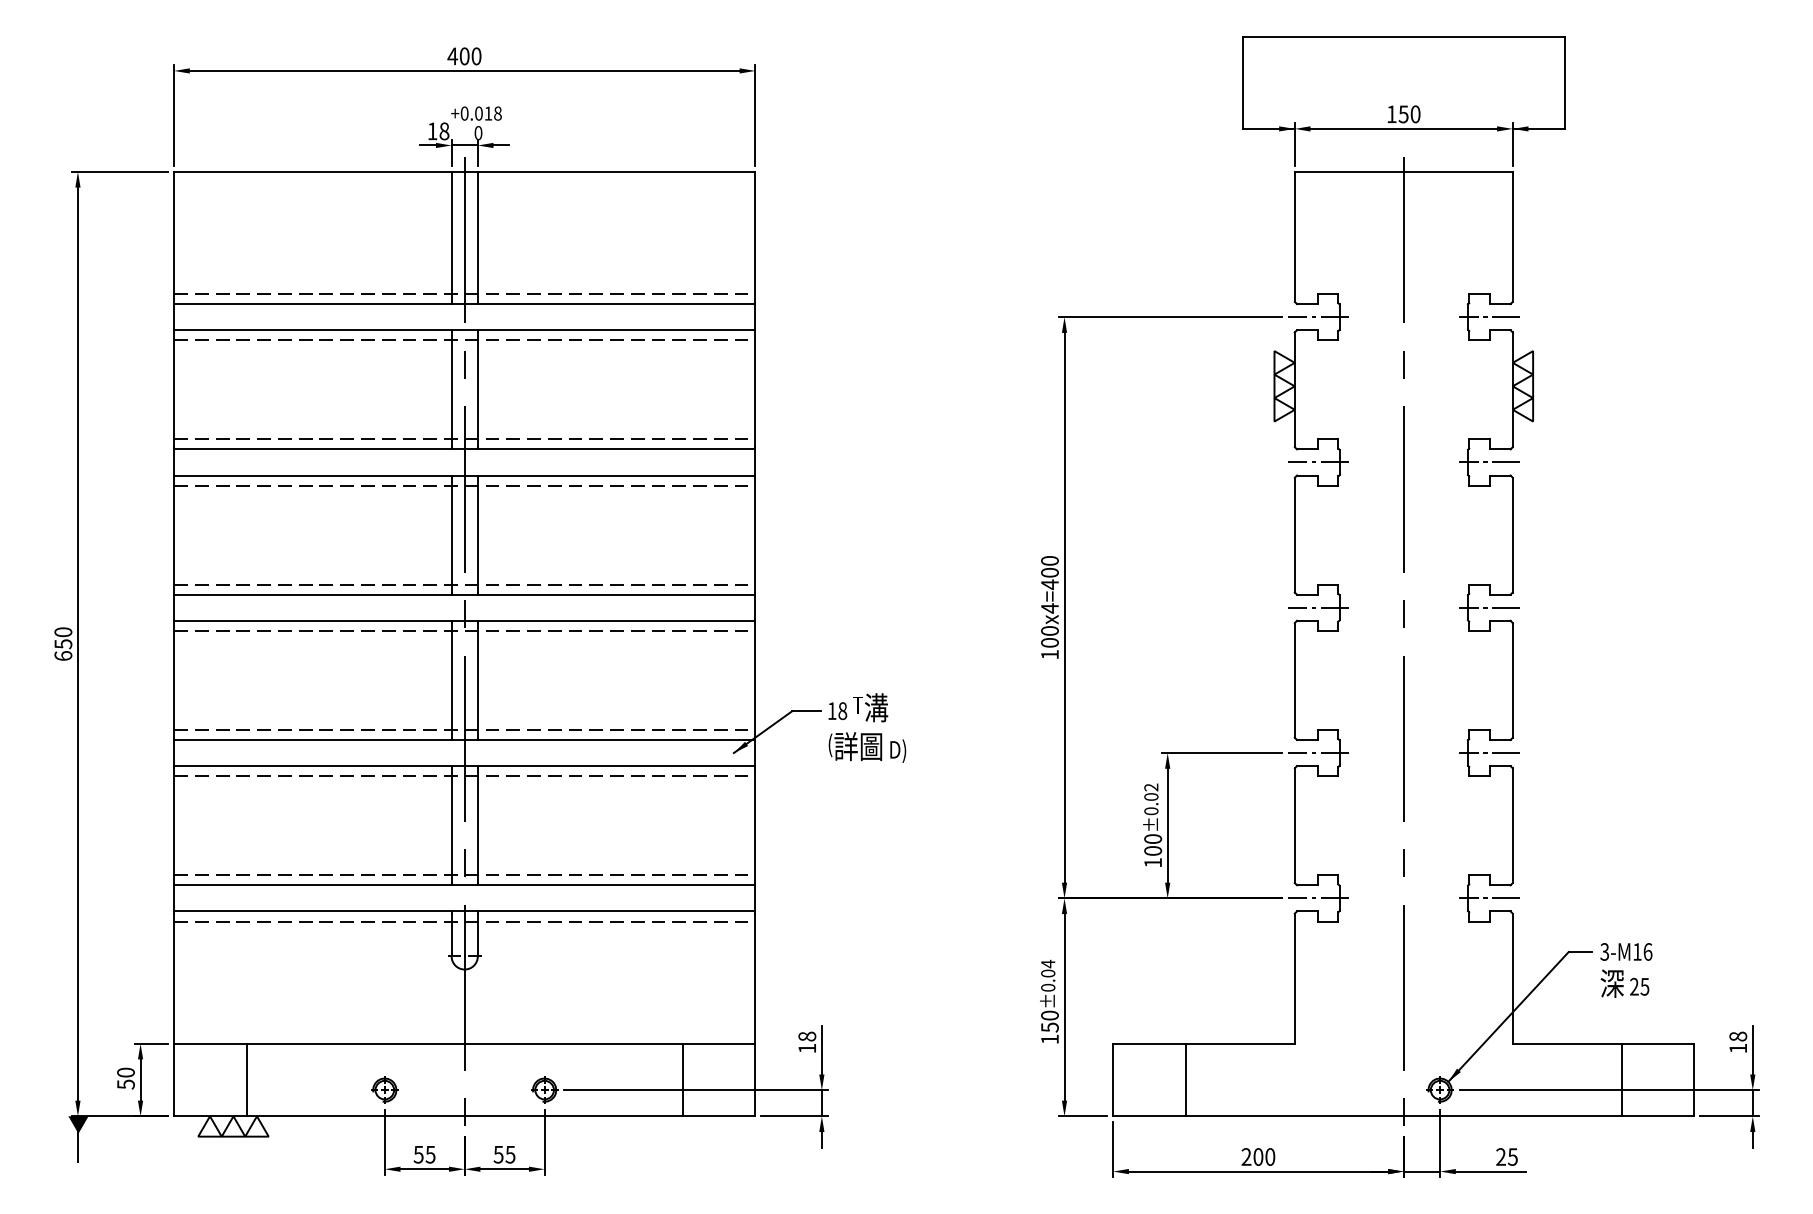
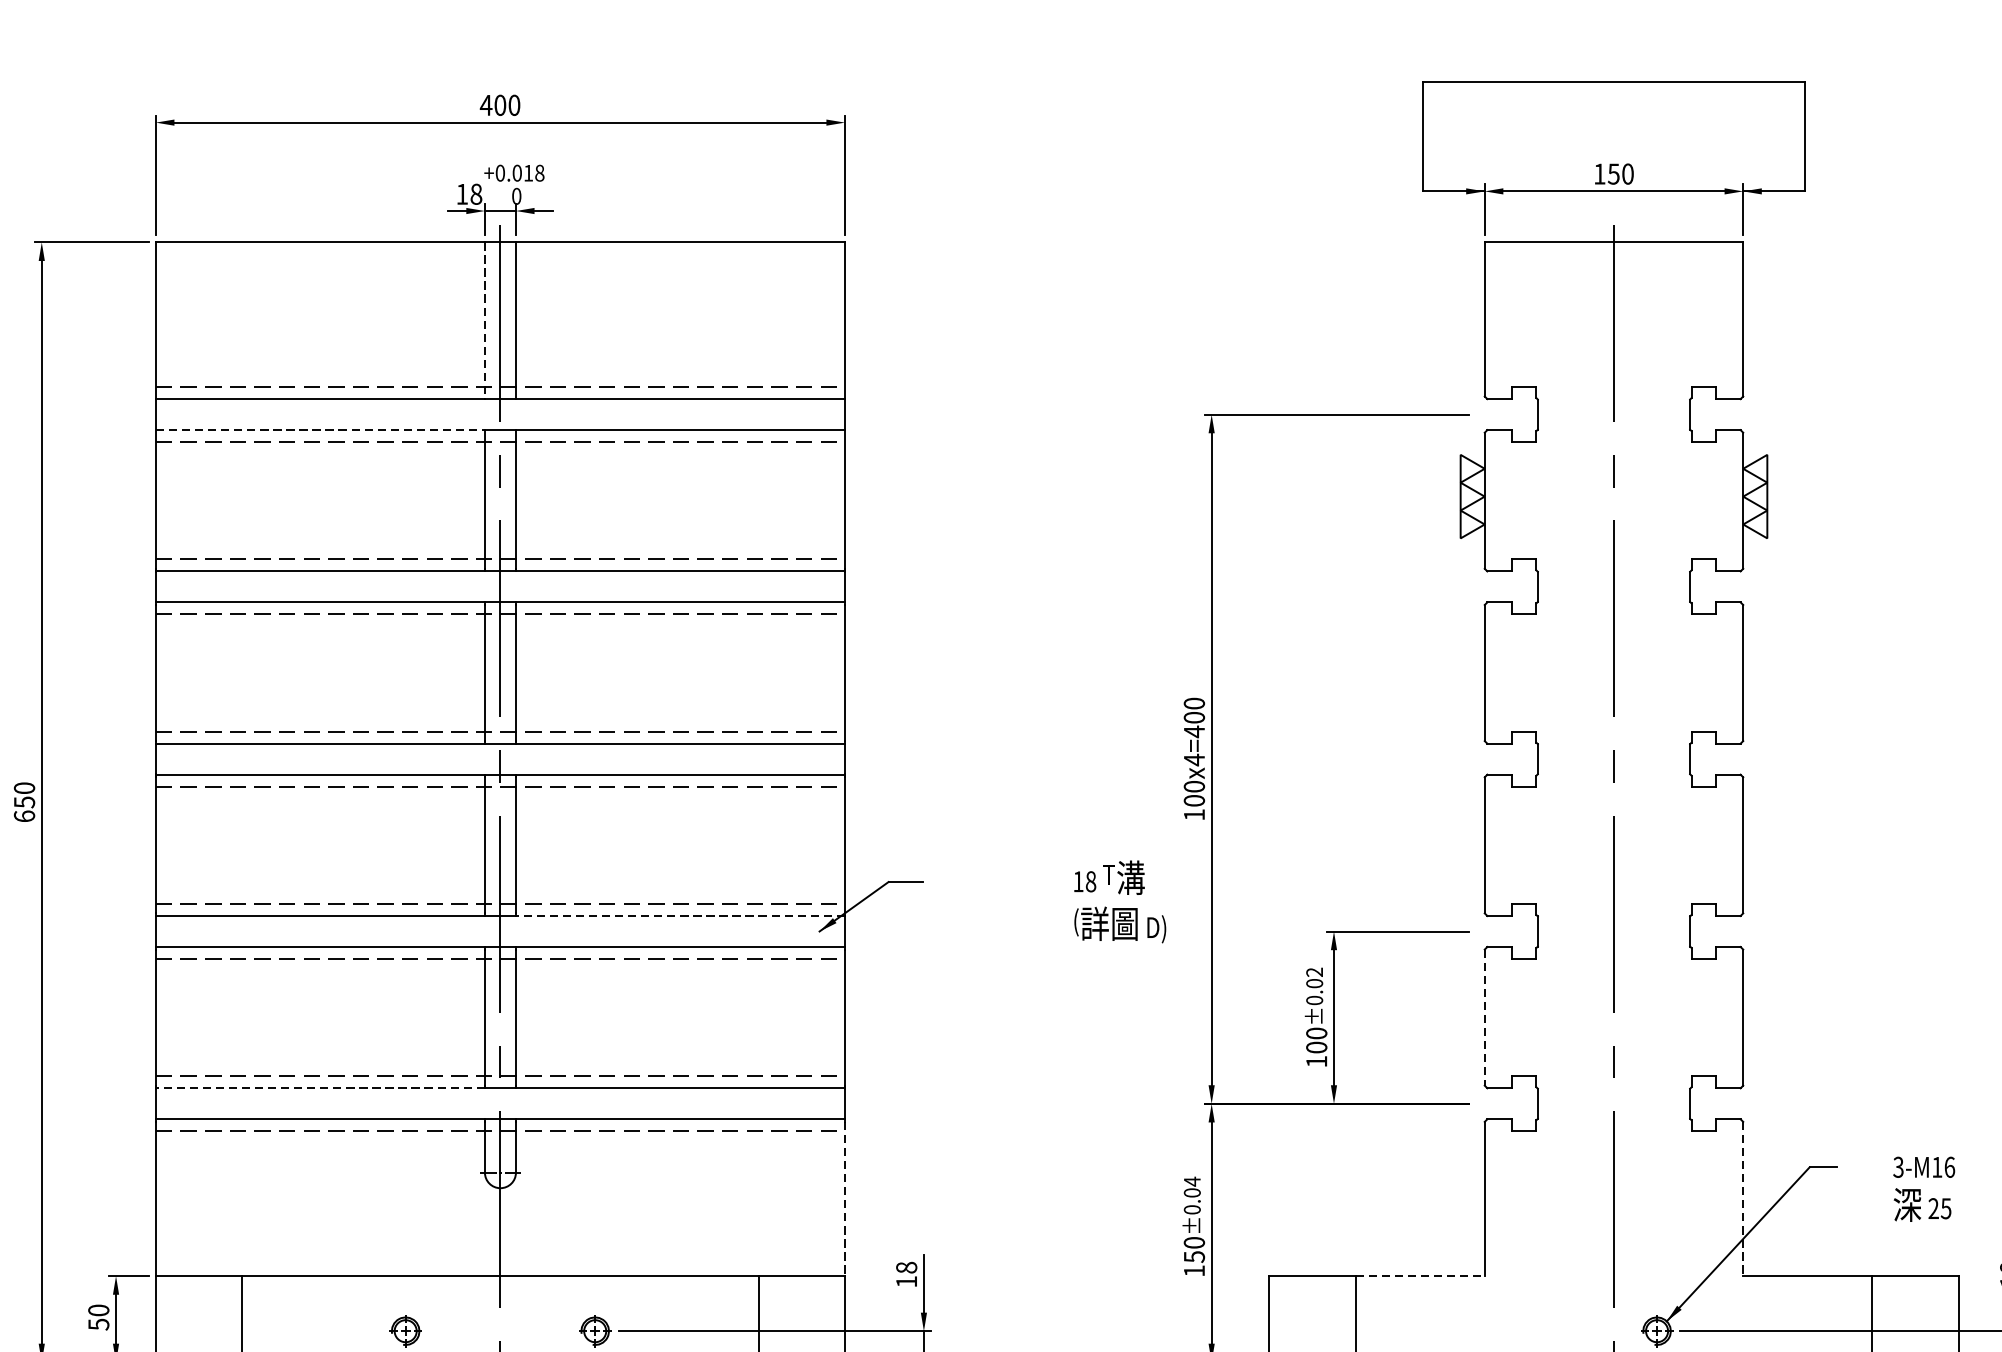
line: (451, 238) -> (484, 321), solid -> dashed
line: (1317, 317) -> (1511, 415), removed
line: (1489, 317) -> (1715, 415), removed
line: (312, 330) -> (319, 430), solid -> dashed
line: (1317, 462) -> (1511, 586), removed
line: (1489, 462) -> (1715, 586), removed
line: (1317, 607) -> (1511, 758), removed
line: (1489, 607) -> (1715, 758), removed
text: (867, 727) -> (1120, 901), moved
line: (616, 739) -> (680, 915), solid -> dashed
line: (1317, 753) -> (1511, 932), removed
line: (1489, 753) -> (1715, 932), removed
line: (1294, 826) -> (1484, 1018), solid -> dashed
line: (312, 885) -> (319, 1088), solid -> dashed
line: (1317, 898) -> (1511, 1103), removed
line: (1489, 898) -> (1715, 1103), removed
text: (1626, 970) -> (1924, 1189), moved
line: (755, 979) -> (845, 1200), solid -> dashed
line: (1512, 979) -> (1742, 1200), solid -> dashed
line: (1240, 1043) -> (1420, 1275), solid -> dashed

